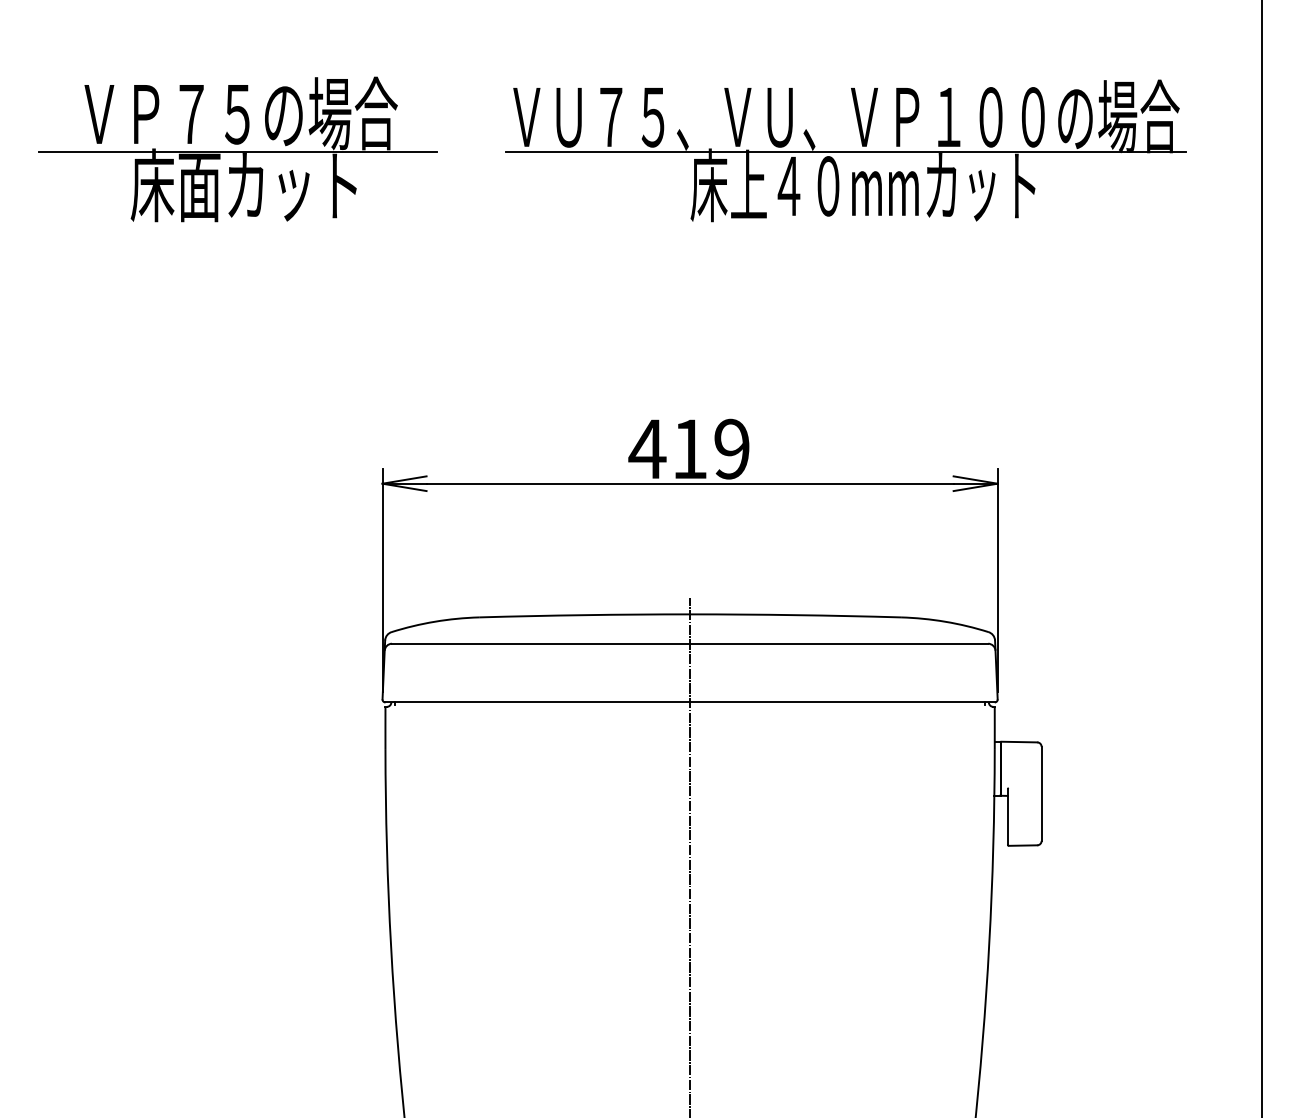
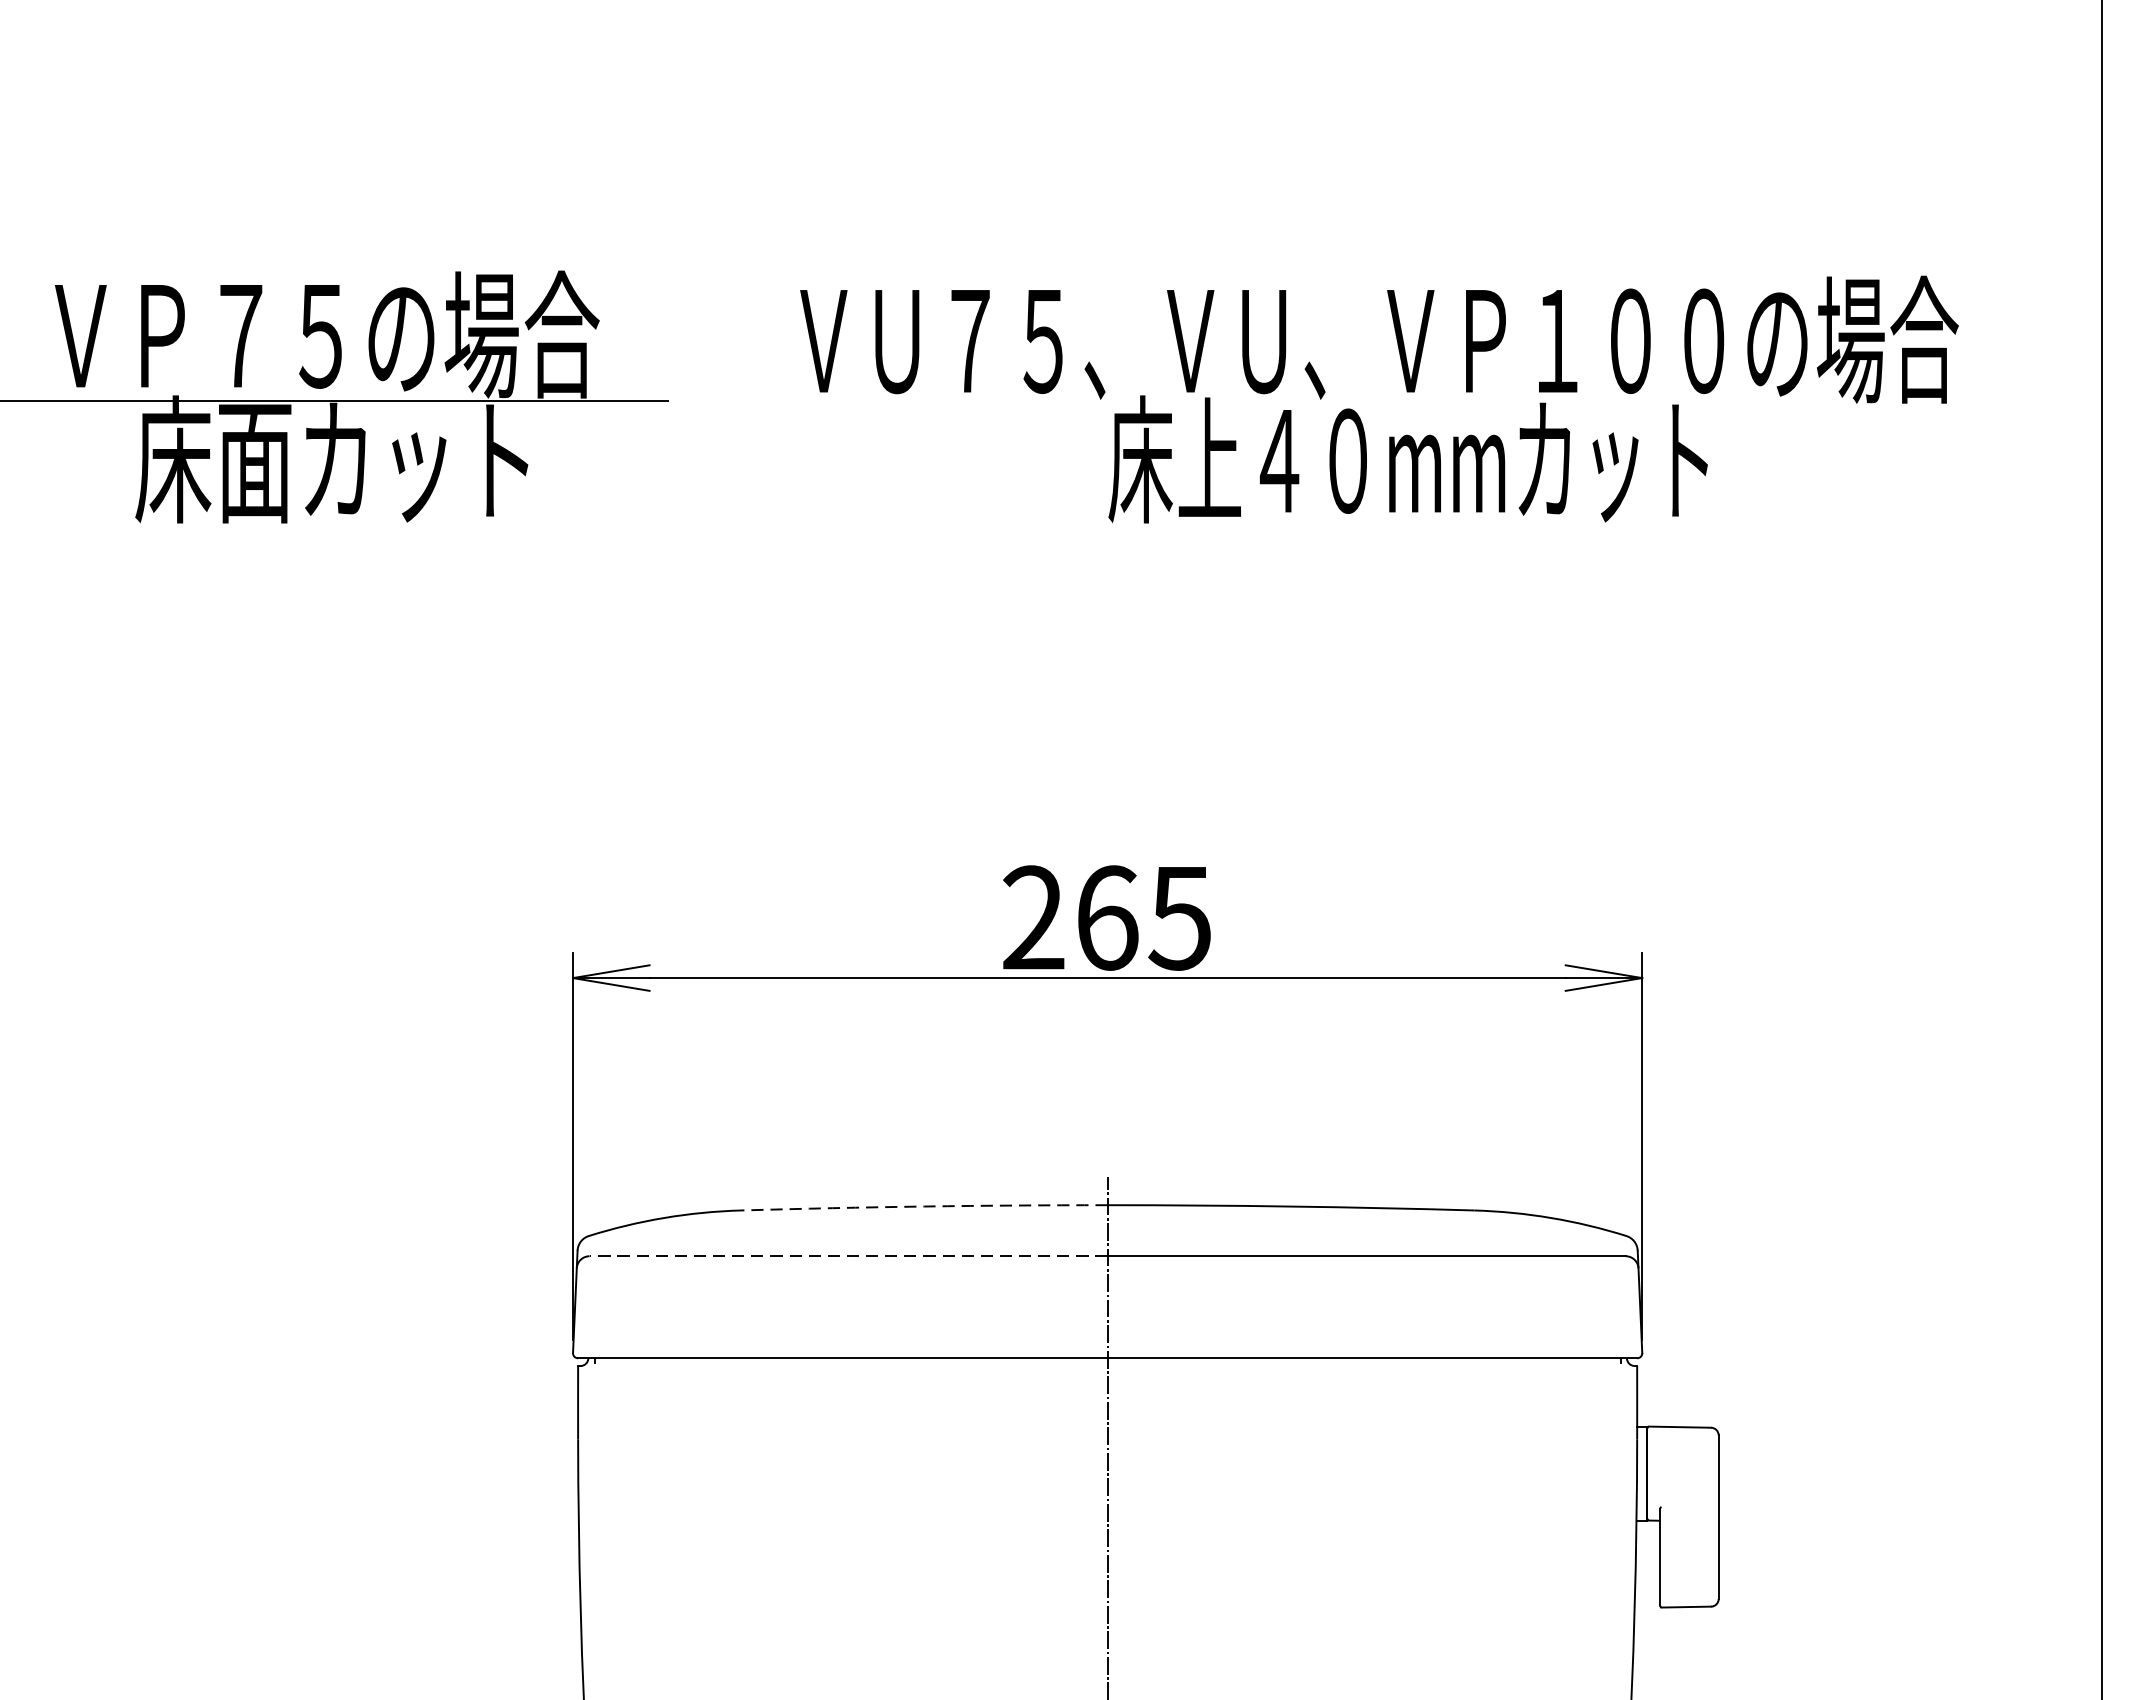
line: (845, 151) -> (1377, 400), removed
text: (688, 448) -> (1104, 916), 419 -> 265
arc: (584, 615) -> (924, 1207), solid -> dashed
line: (540, 643) -> (847, 1255), solid -> dashed

